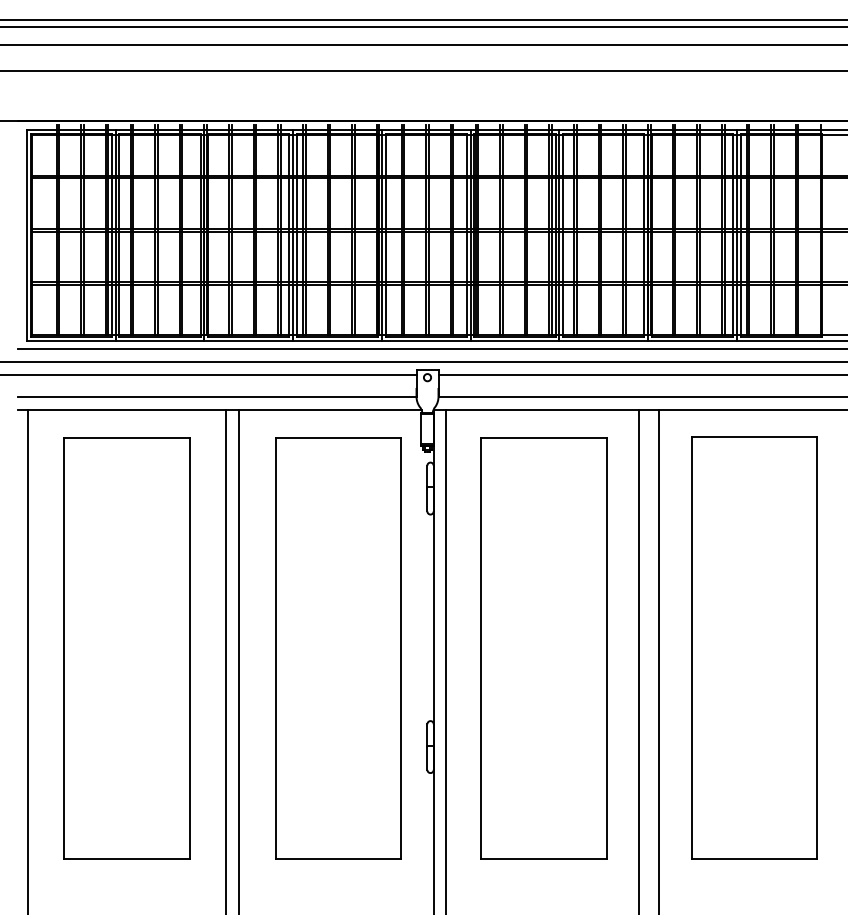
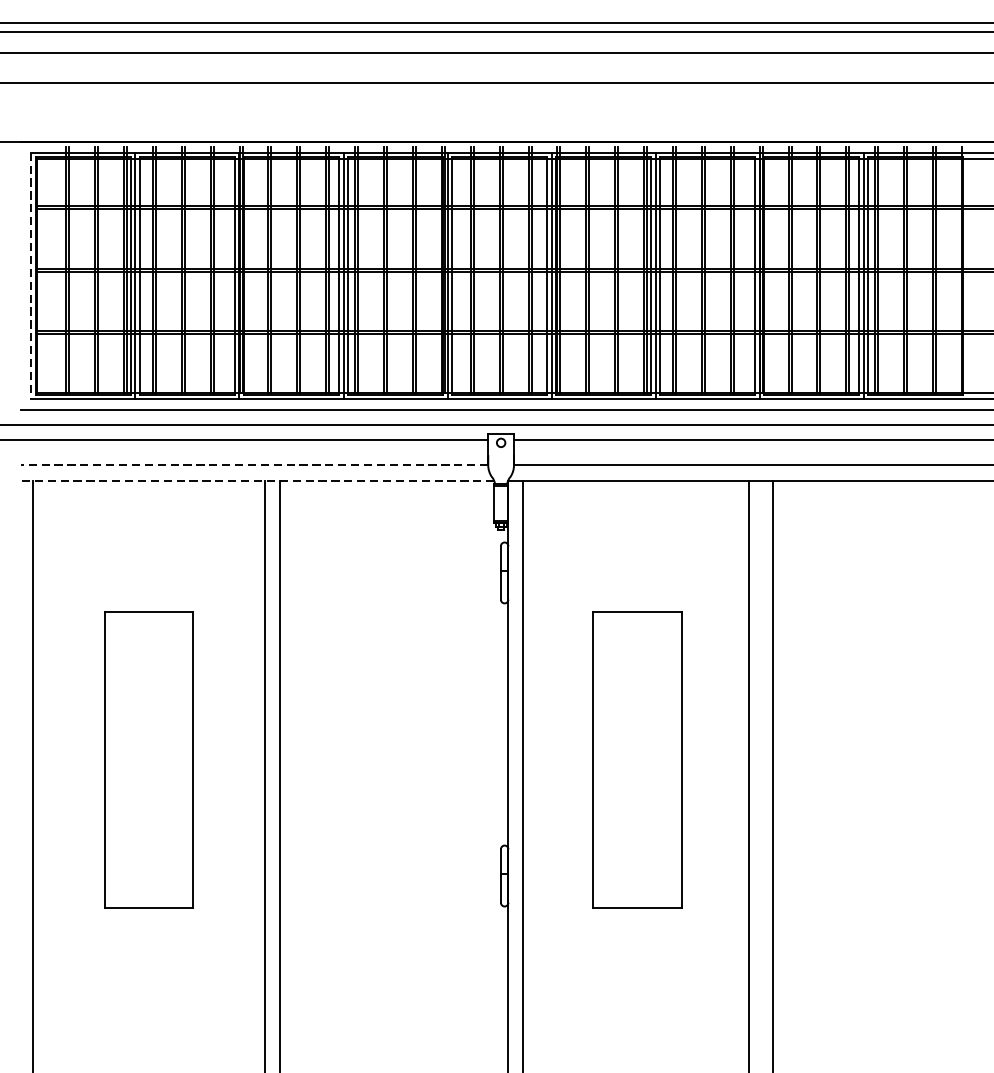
line: (26, 235) -> (30, 276), solid -> dashed
line: (216, 396) -> (253, 464), solid -> dashed
line: (219, 410) -> (257, 481), solid -> dashed
part: (754, 647) -> (884, 759), removed
part: (126, 648) -> (148, 760), size x0.6
part: (338, 648) -> (396, 760), removed
part: (543, 648) -> (637, 760), size x0.6

